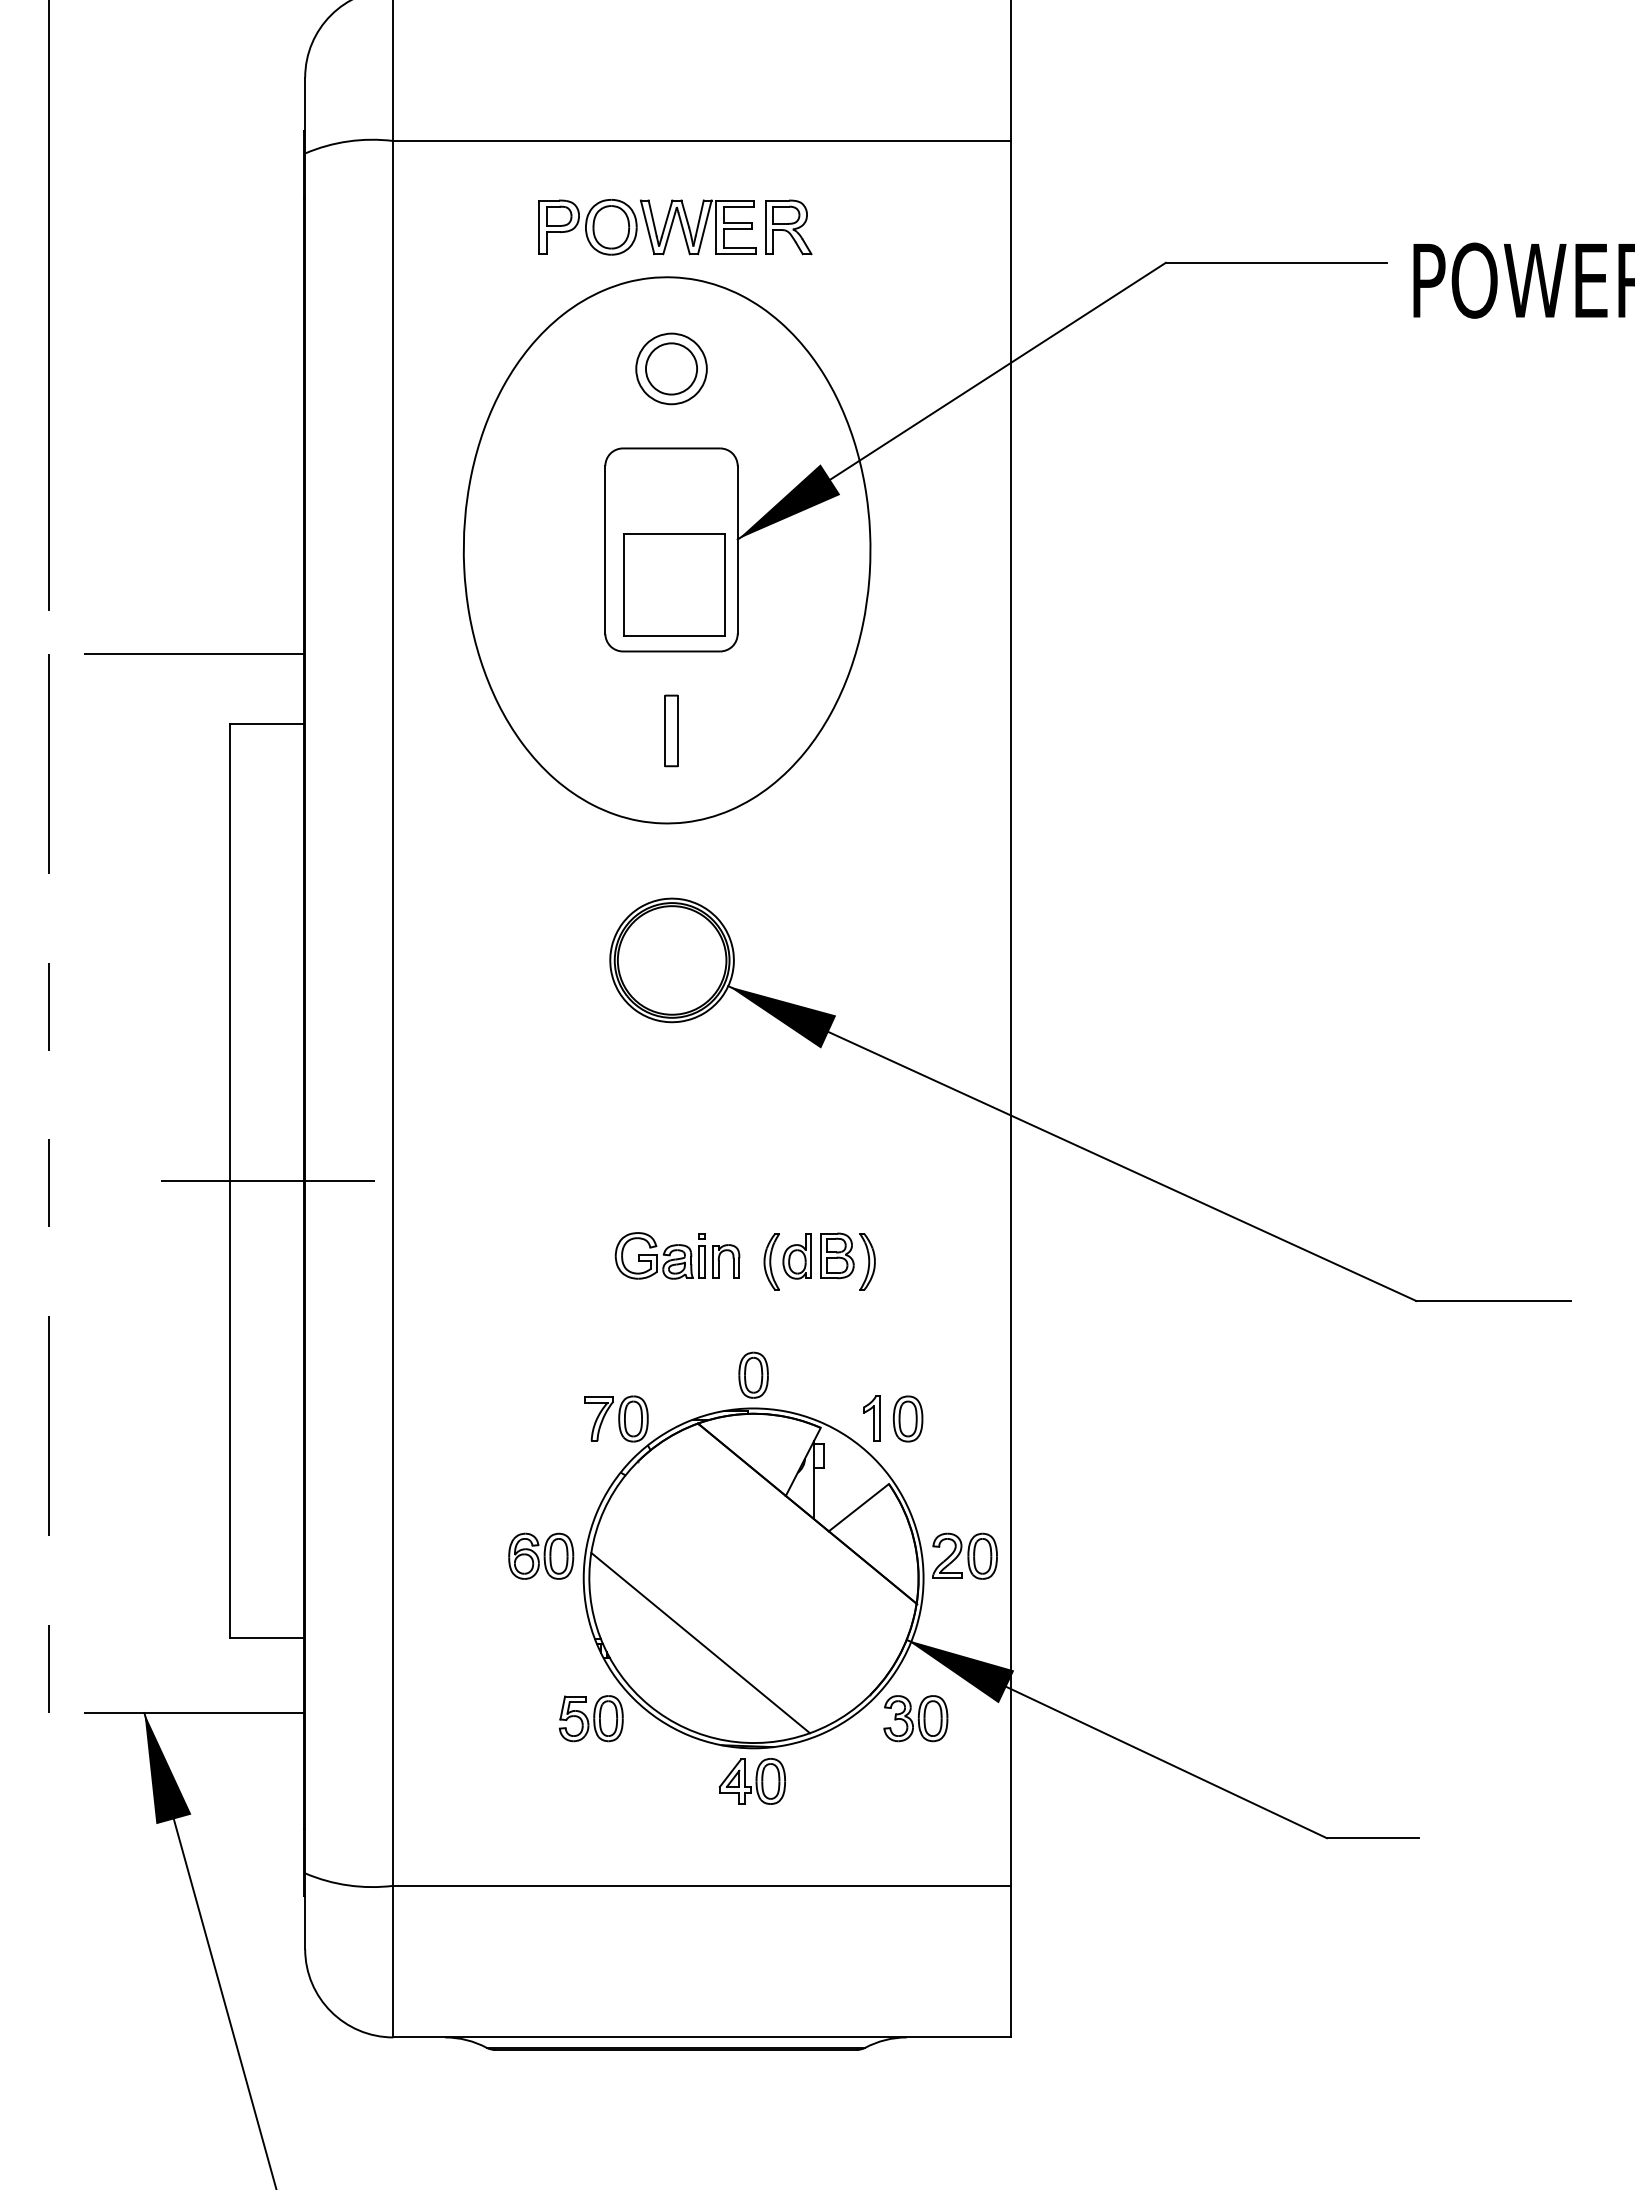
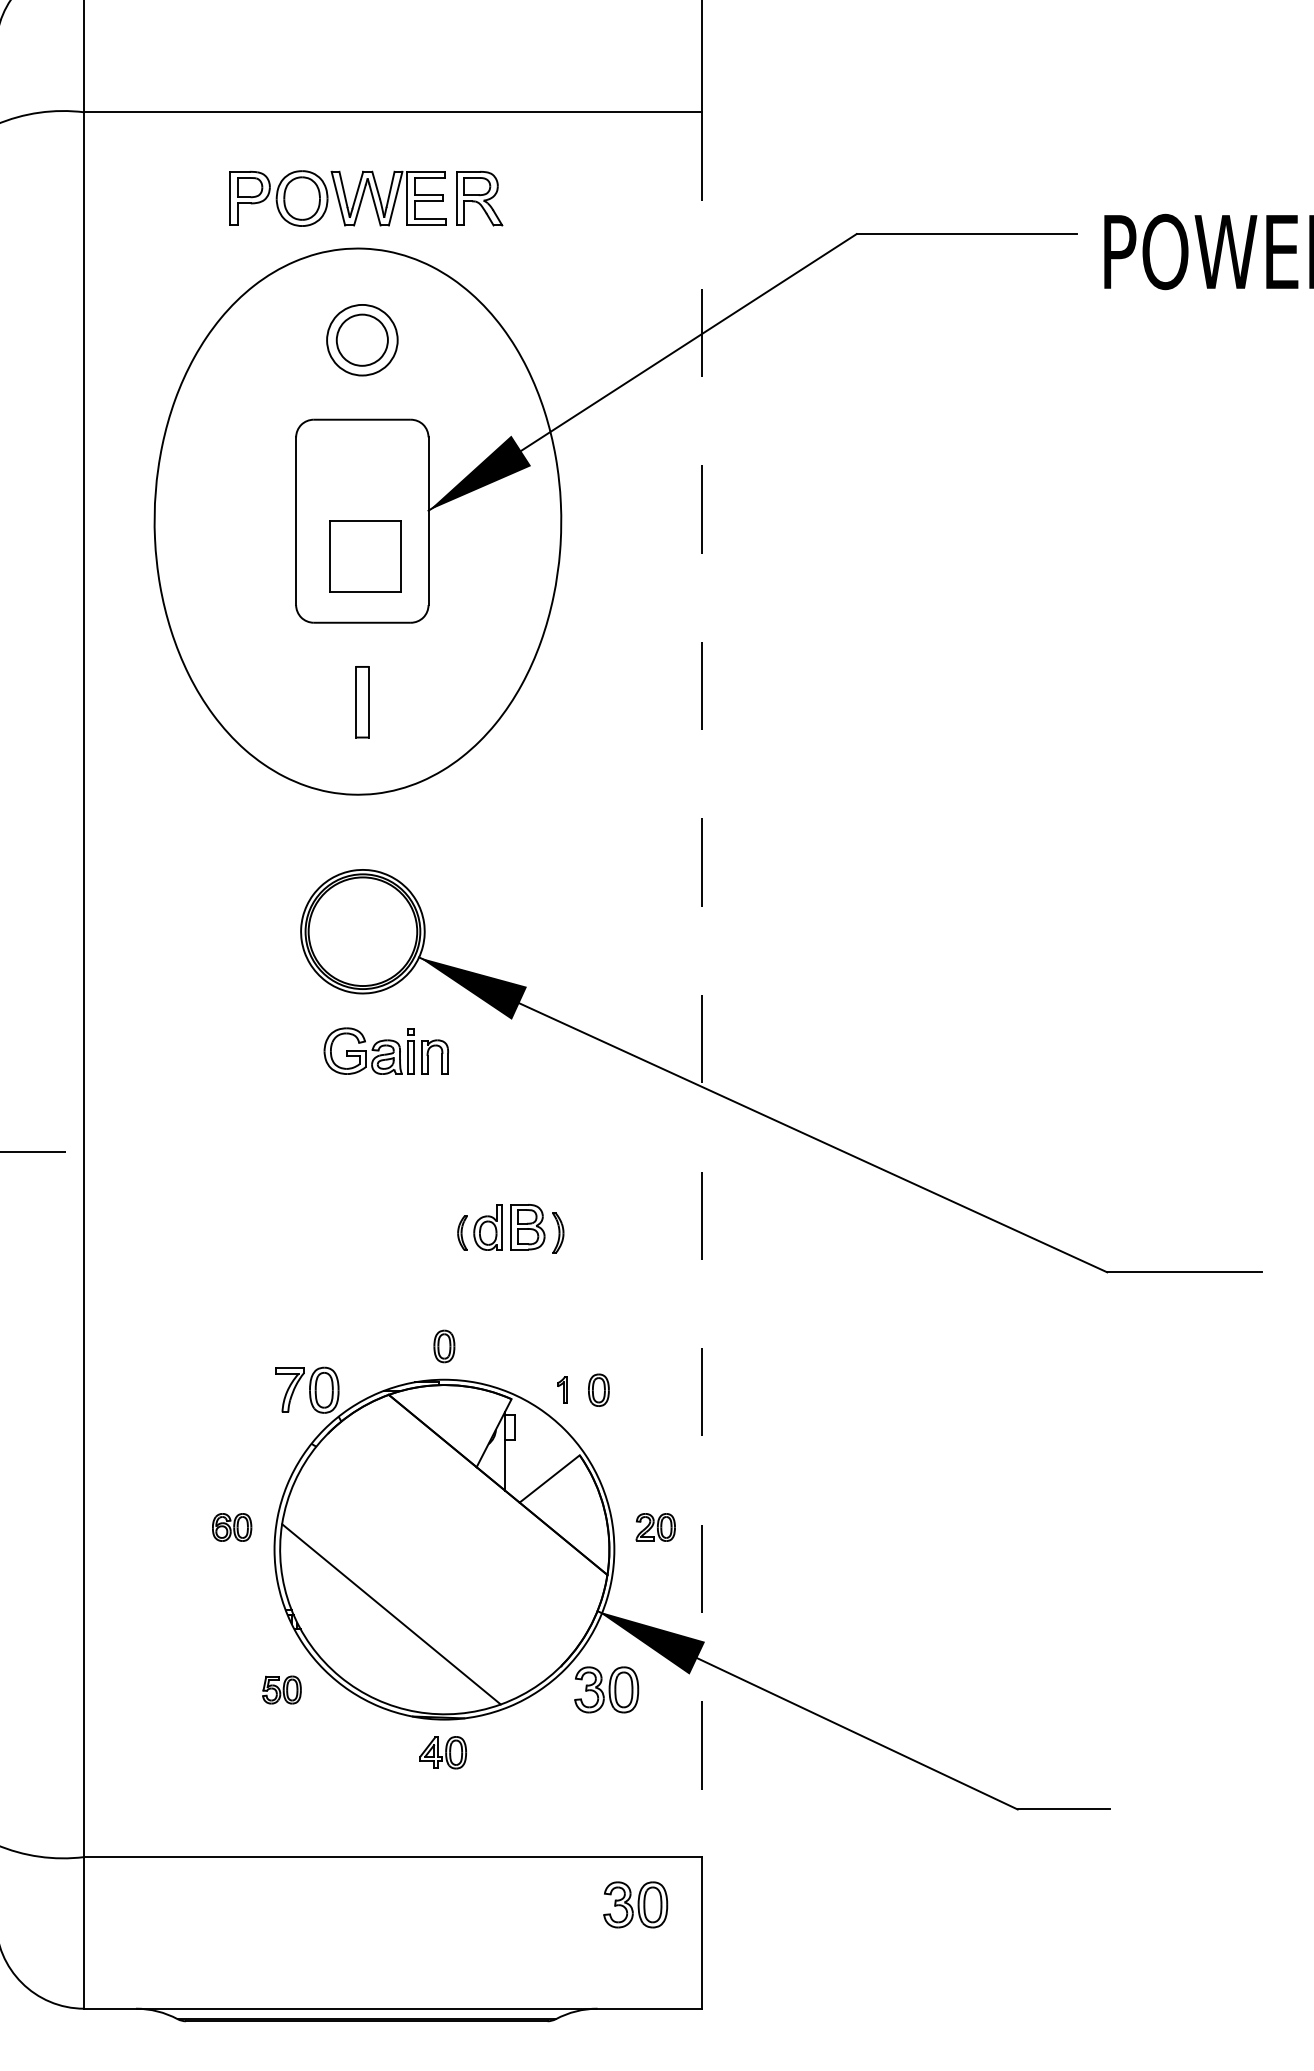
part: (674, 584) -> (365, 555), size x0.7
line: (1011, 1013) -> (702, 984), solid -> dashed
part: (677, 1255) -> (386, 1050), moved
part: (771, 1261) -> (462, 1232), size x0.6
part: (867, 1261) -> (558, 1232), size x0.7
part: (753, 1374) -> (444, 1345), size x0.7
part: (871, 1418) -> (562, 1389), size x0.6
part: (907, 1418) -> (598, 1389), size x0.7
part: (541, 1555) -> (232, 1526), size x0.6
part: (964, 1555) -> (655, 1526), size x0.6
part: (590, 1718) -> (281, 1689), size x0.6
part: (752, 1781) -> (443, 1752), size x0.7
part: (944, 1933) -> (635, 1904), added

